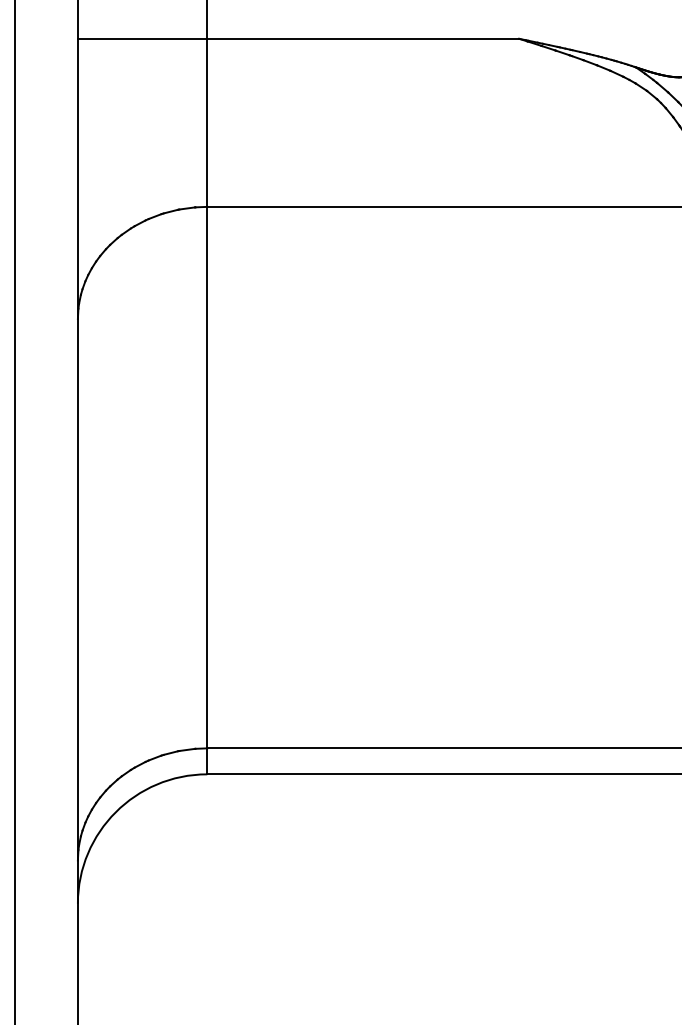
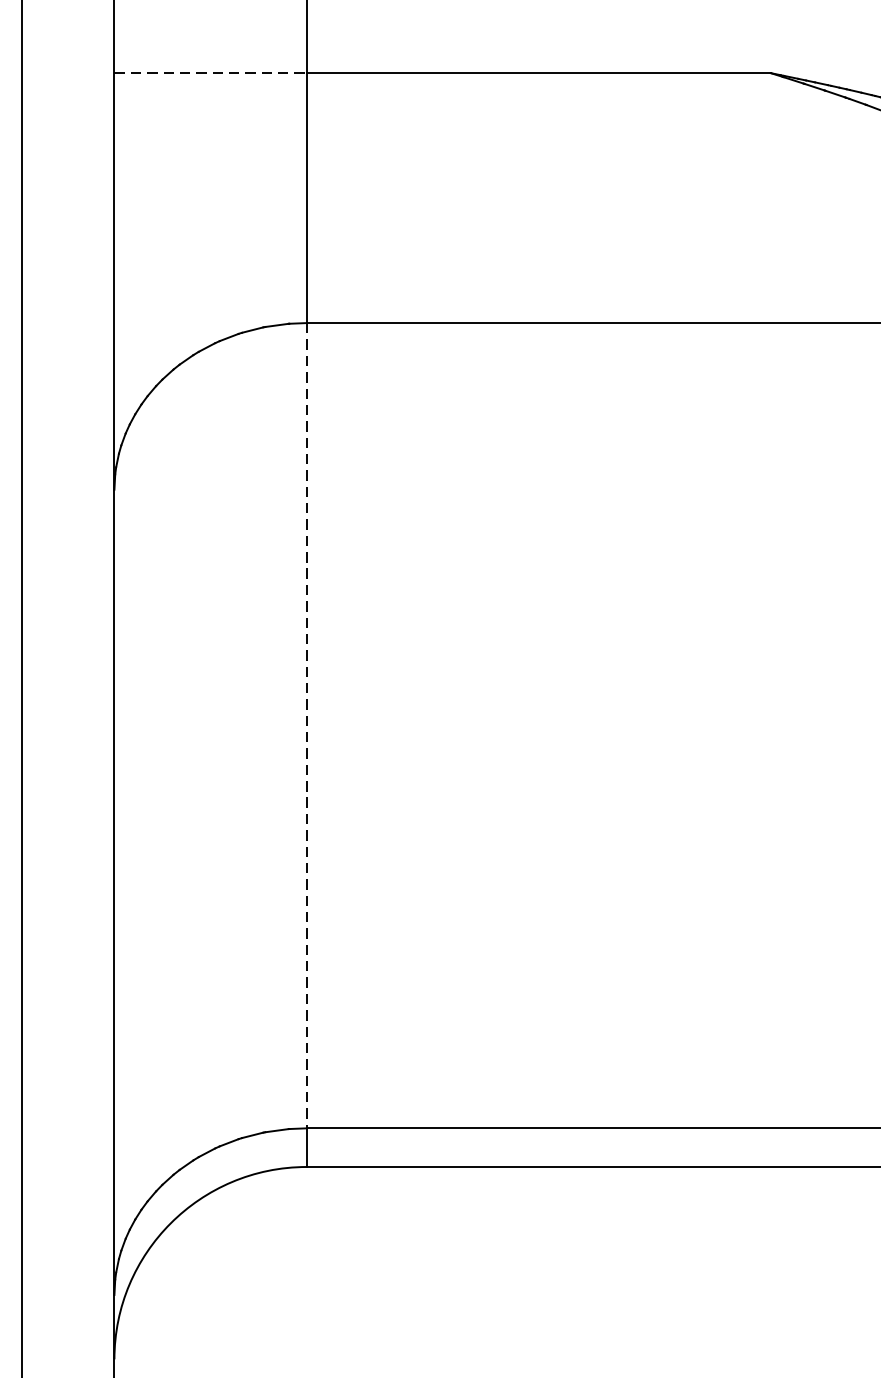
line: (142, 38) -> (210, 72), solid -> dashed
line: (207, 477) -> (307, 725), solid -> dashed

